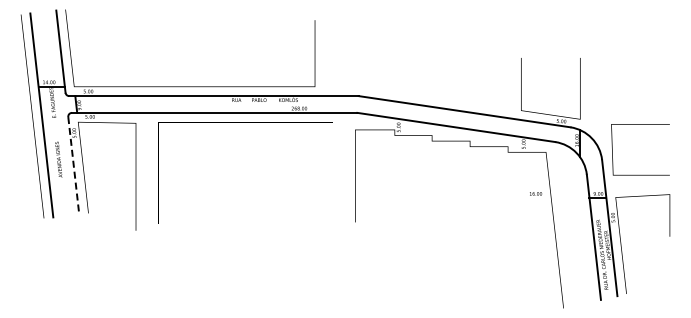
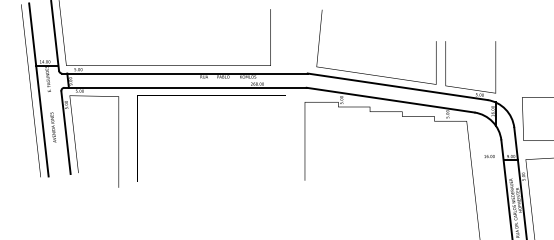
line: (436, 97) -> (373, 74), added
line: (73, 166) -> (65, 133), dashed -> solid
text: (536, 193) -> (490, 156), moved

